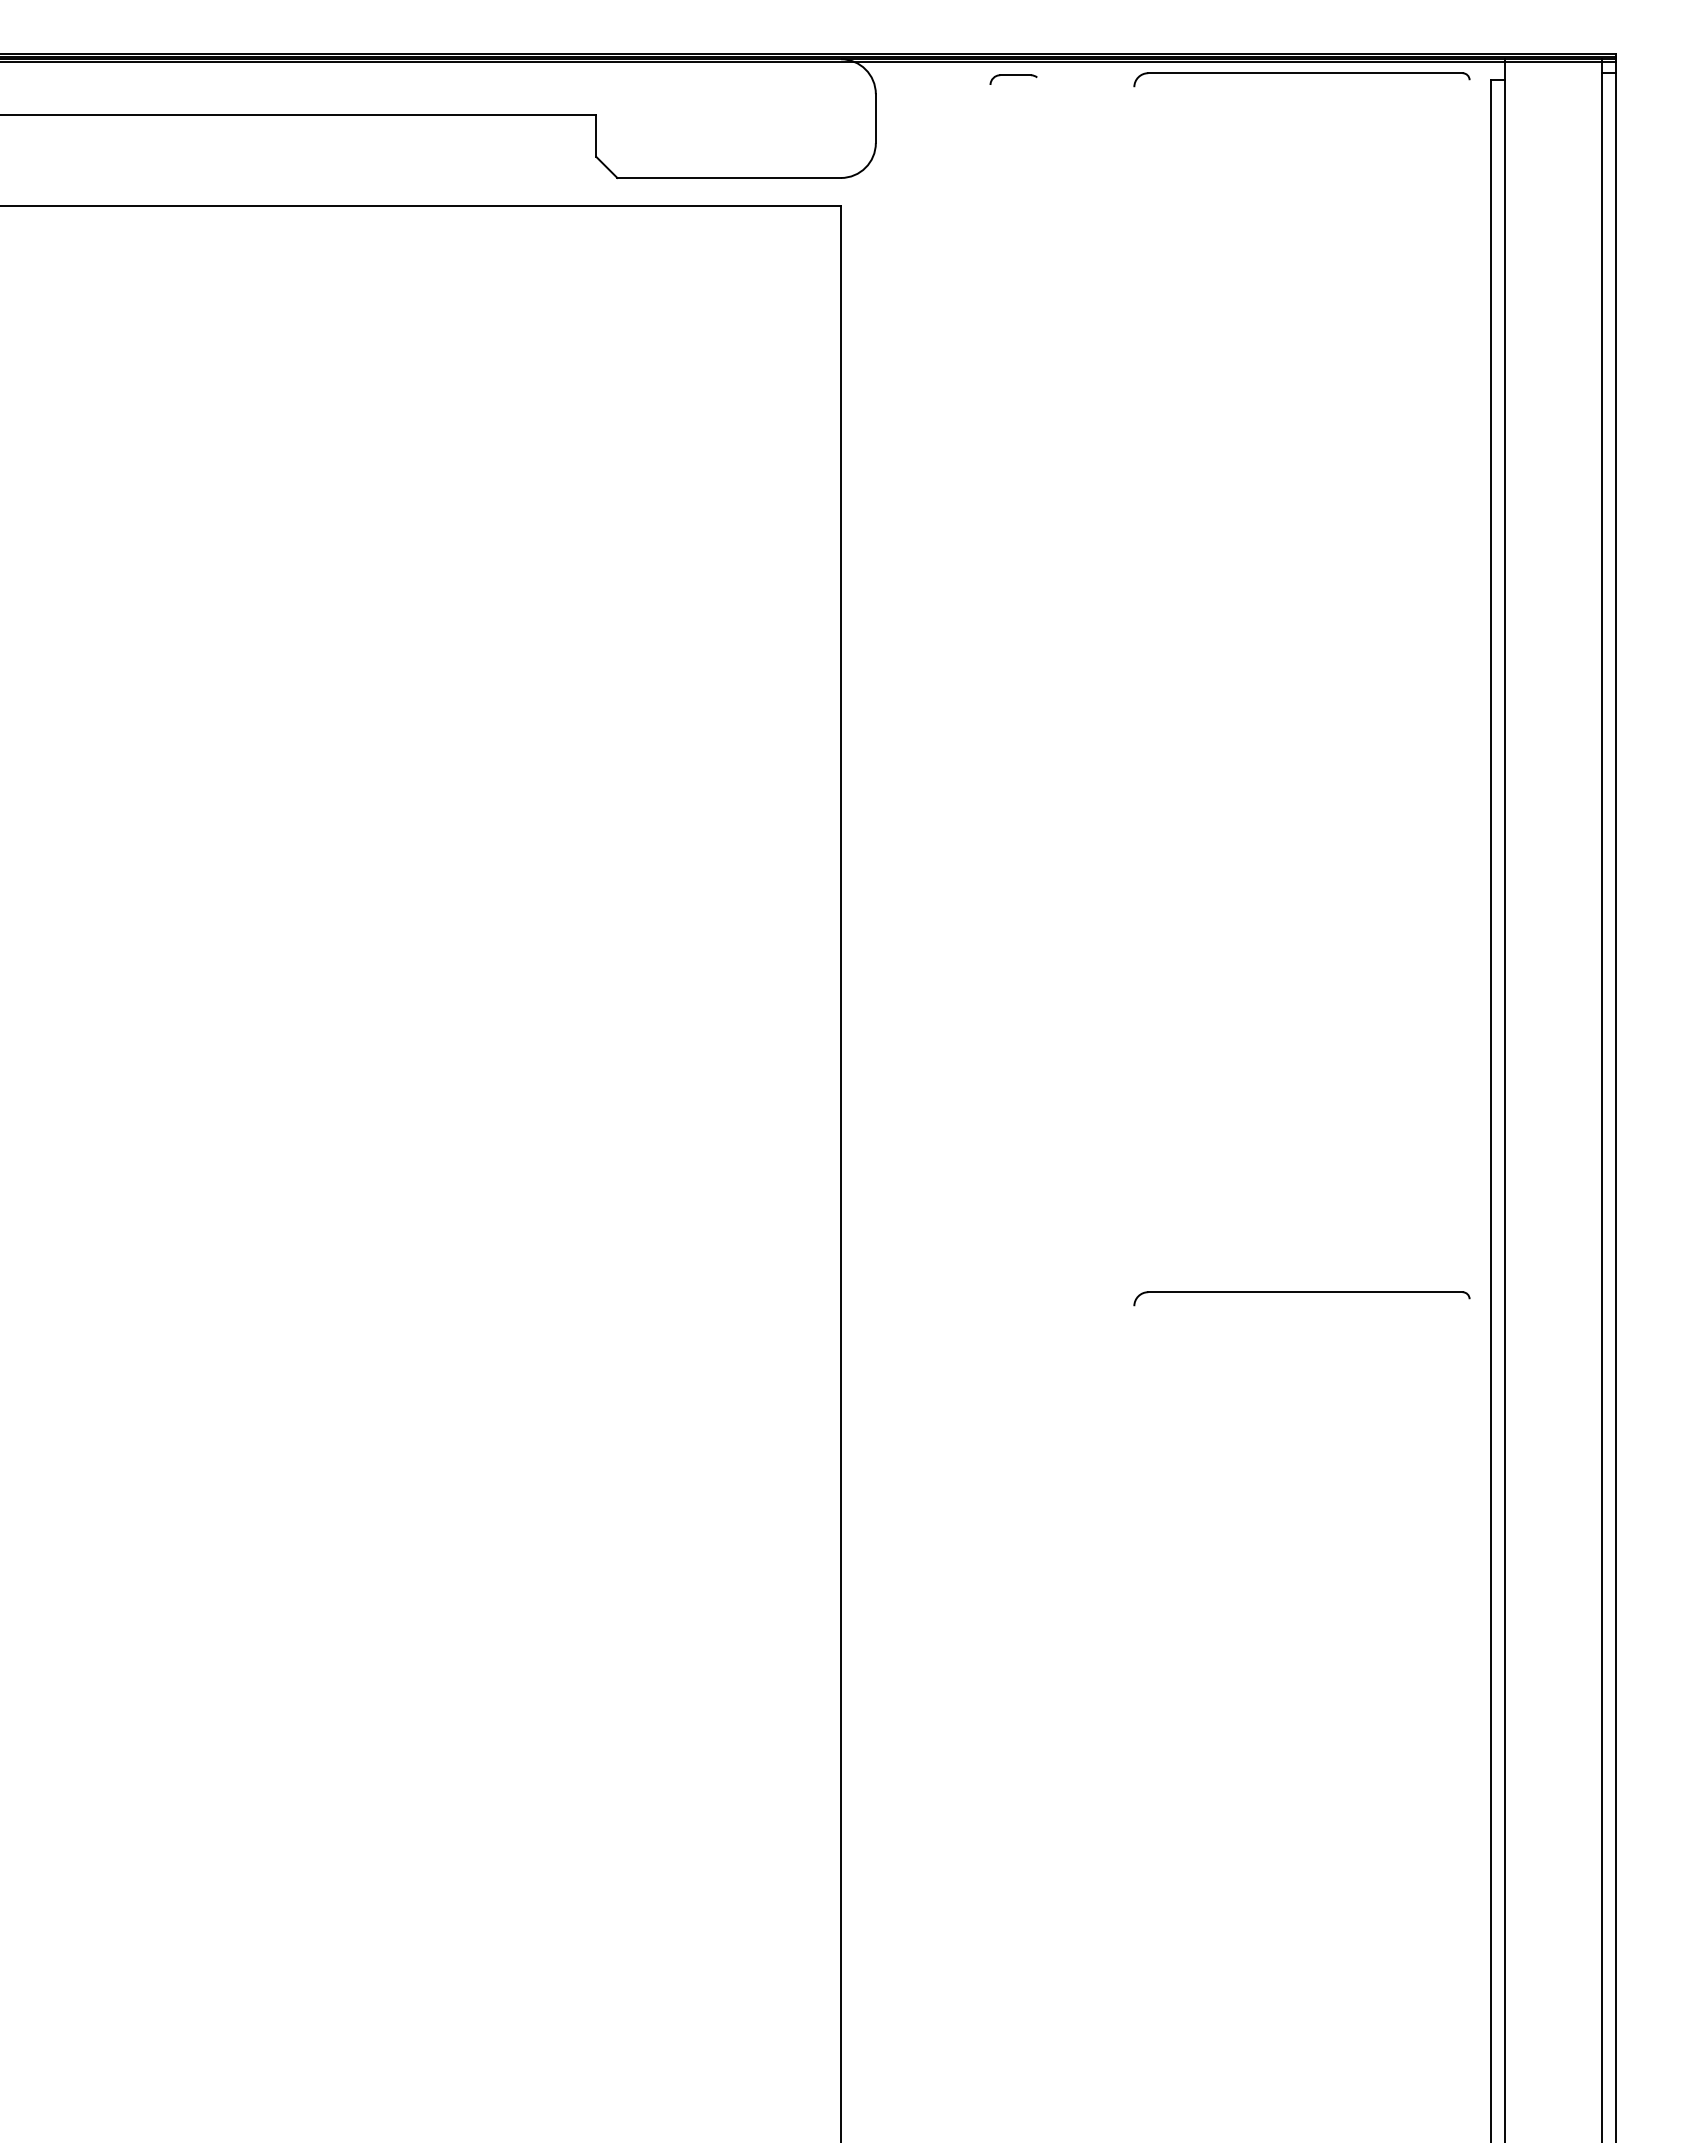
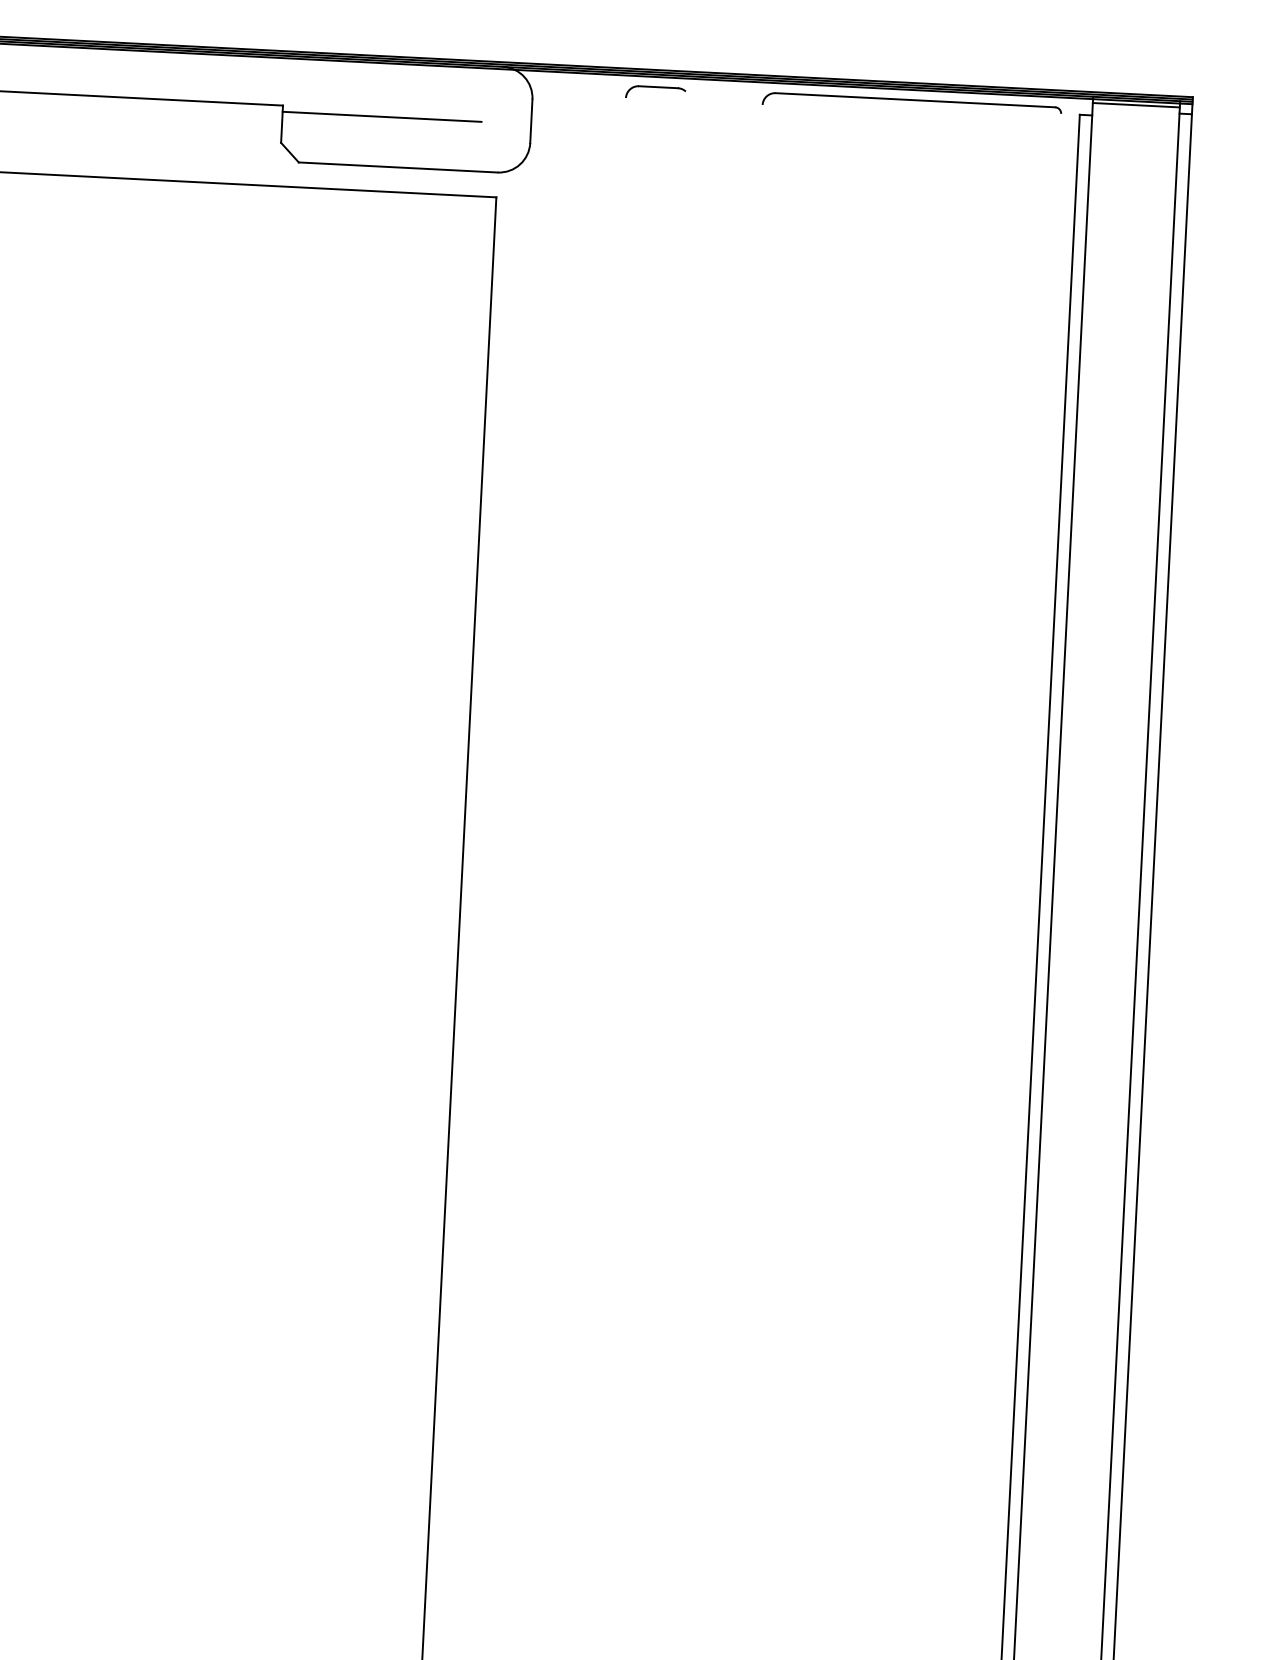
line: (1553, 66) -> (1136, 105), added
part: (1013, 79) -> (655, 92), size x1.43
line: (707, 122) -> (381, 117), added
part: (1301, 1298) -> (856, 1189), removed

